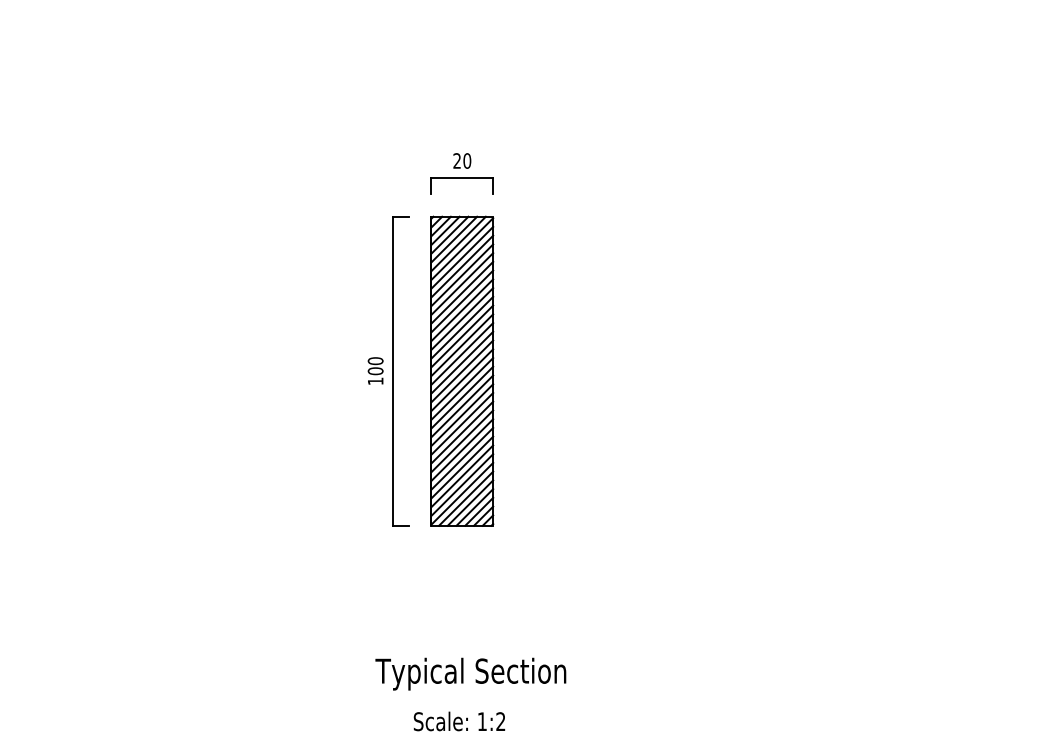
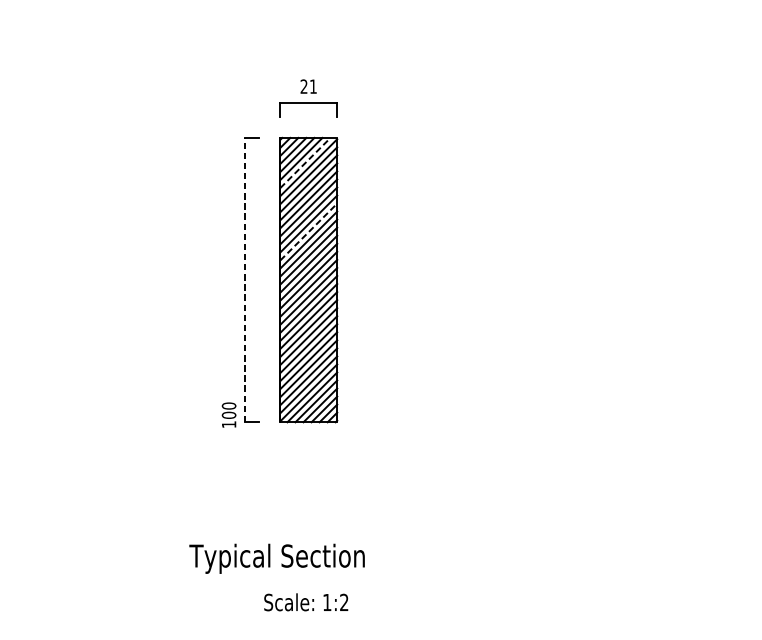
text: (467, 160) -> (313, 86), 20 -> 21
line: (458, 244) -> (305, 163), solid -> dashed
line: (462, 319) -> (308, 232), solid -> dashed
text: (375, 370) -> (228, 414), moved
line: (393, 371) -> (245, 280), solid -> dashed
text: (470, 673) -> (276, 558), moved

